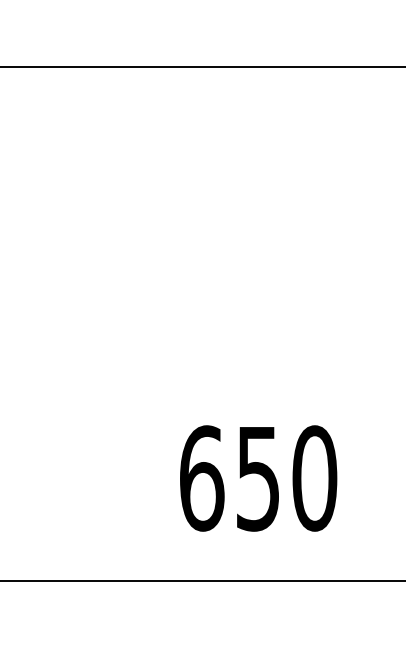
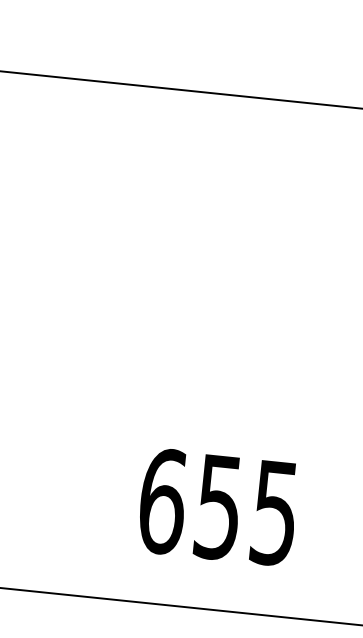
text: (314, 478) -> (274, 513), 650 -> 655

